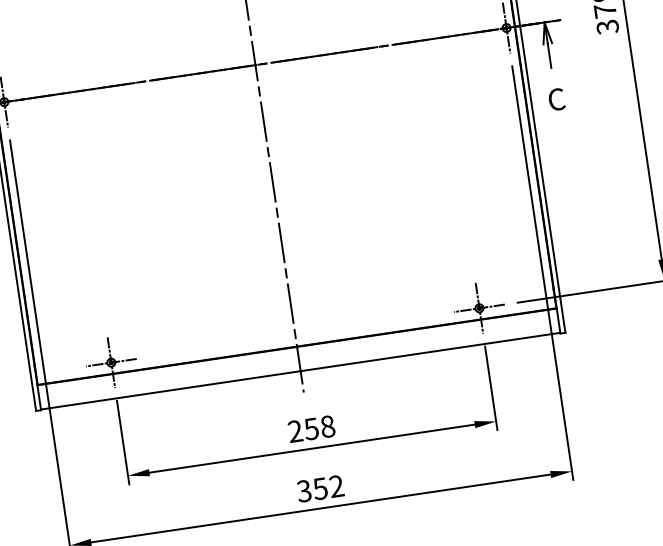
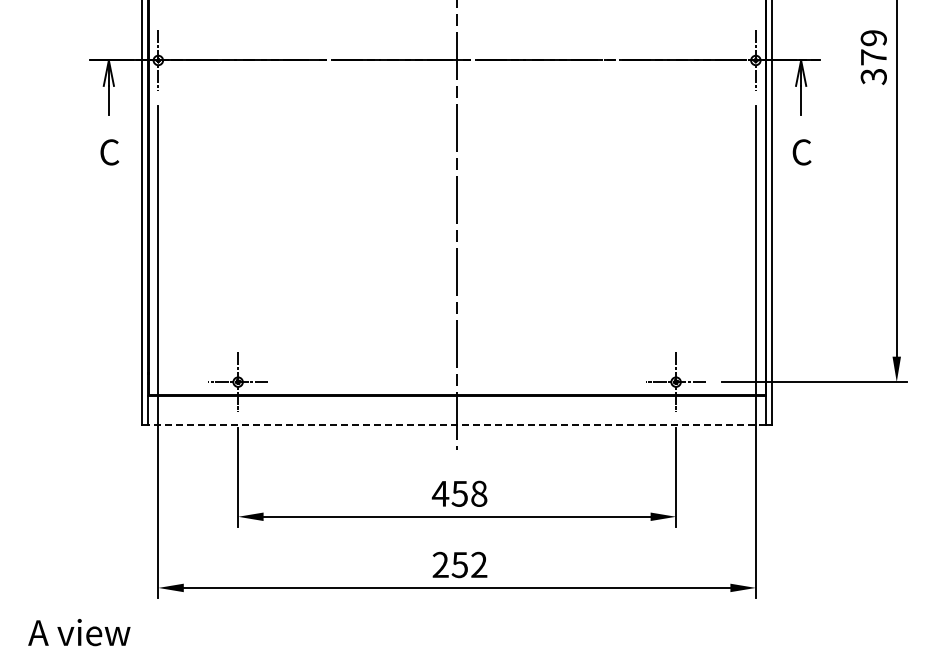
line: (300, 371) -> (457, 424), solid -> dashed
text: (295, 431) -> (440, 493), 258 -> 458
text: (304, 491) -> (440, 565), 352 -> 252

